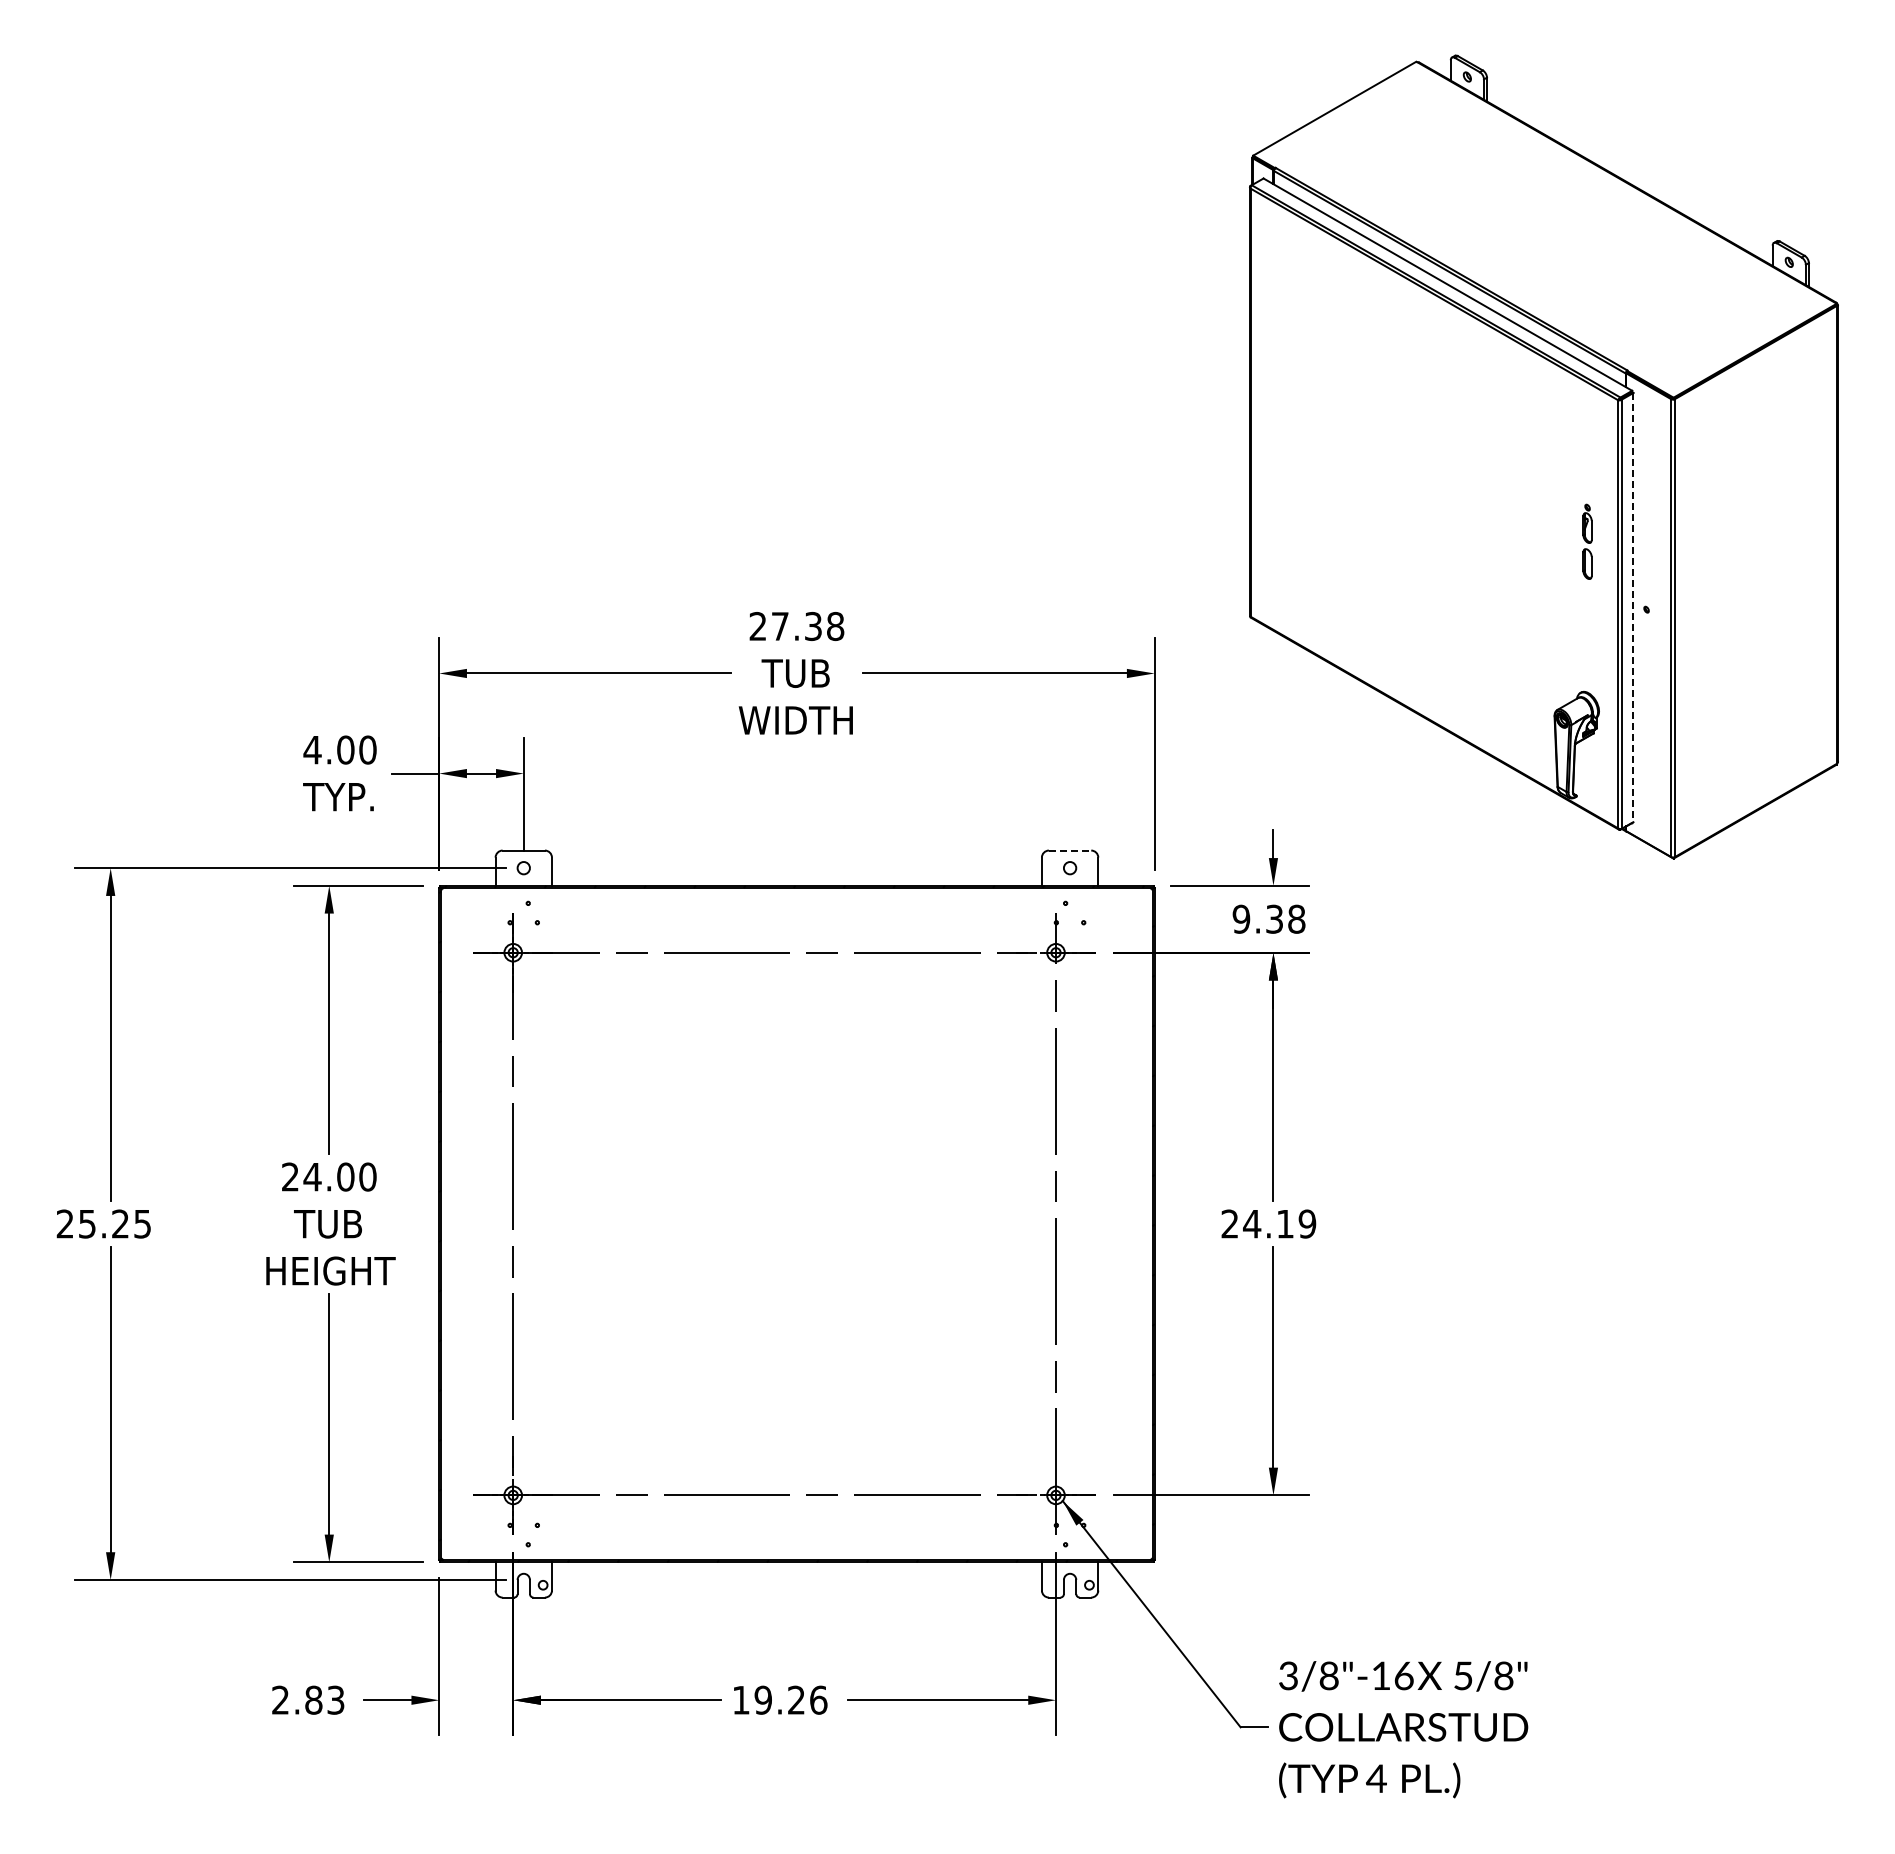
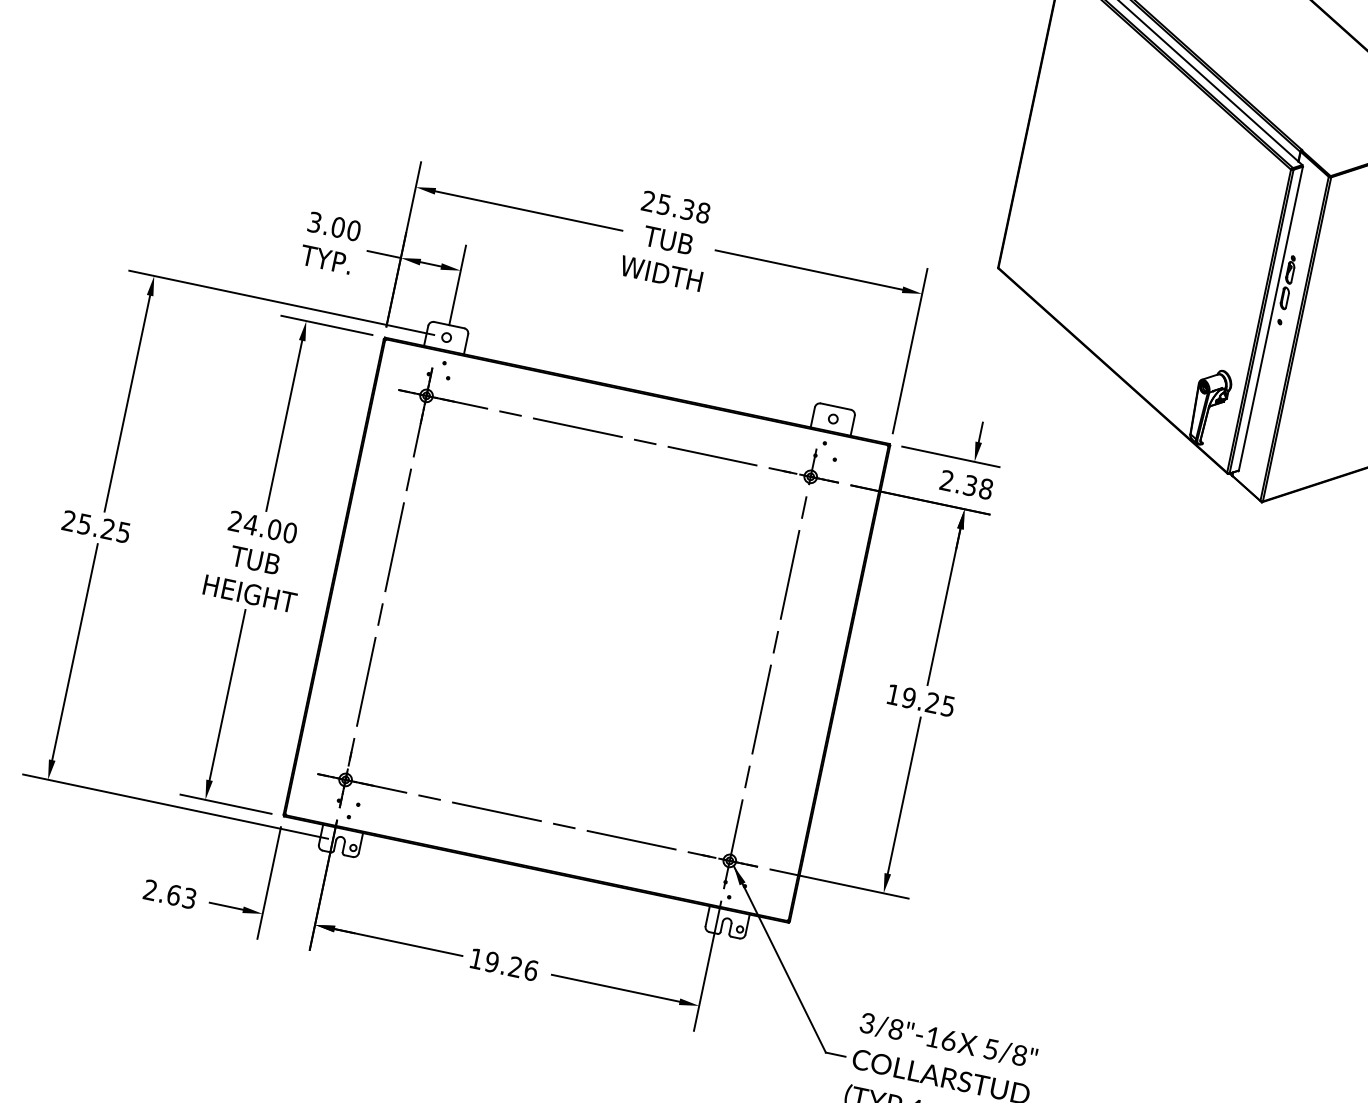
part: (1587, 541) -> (1288, 282), moved
line: (1633, 607) -> (1270, 318), dashed -> solid
text: (780, 626) -> (664, 204), 27.38 -> 25.38
text: (312, 749) -> (314, 222), 4.00 -> 3.00
line: (1070, 850) -> (836, 406), dashed -> solid
text: (1241, 918) -> (947, 480), 9.38 -> 2.38
text: (1268, 1223) -> (920, 700), 24.19 -> 19.25
text: (313, 1699) -> (173, 894), 2.83 -> 2.63

